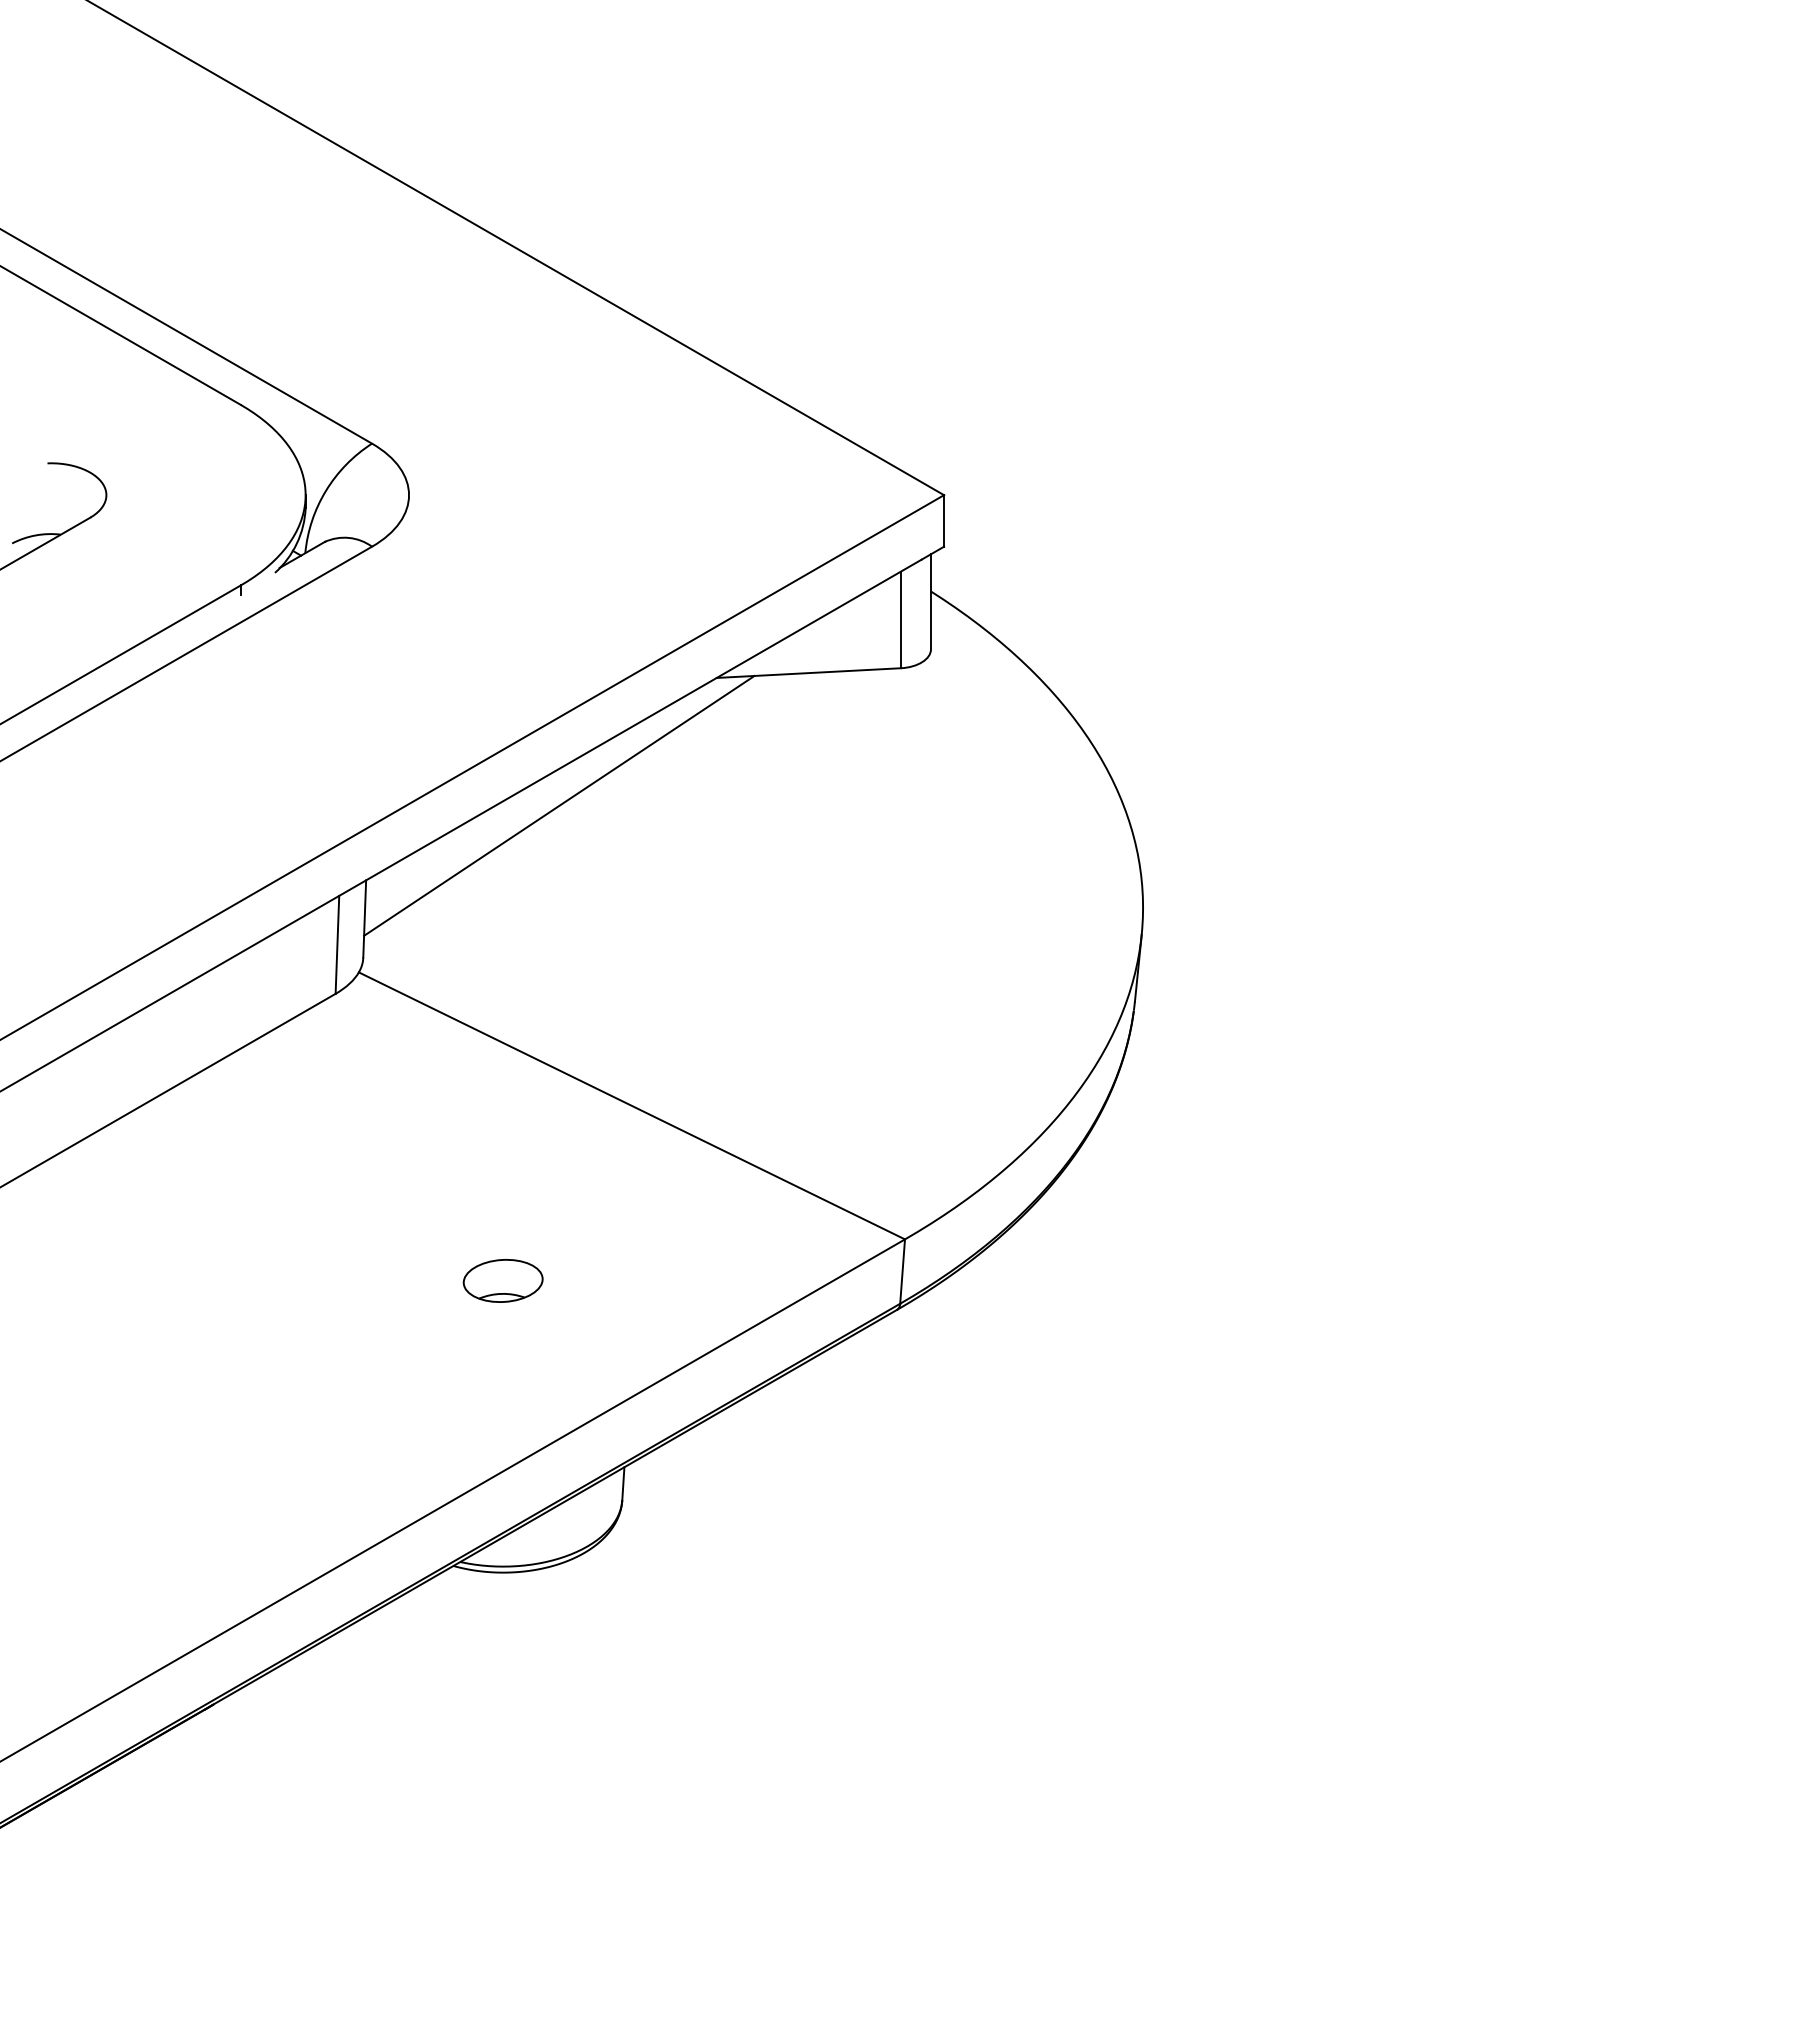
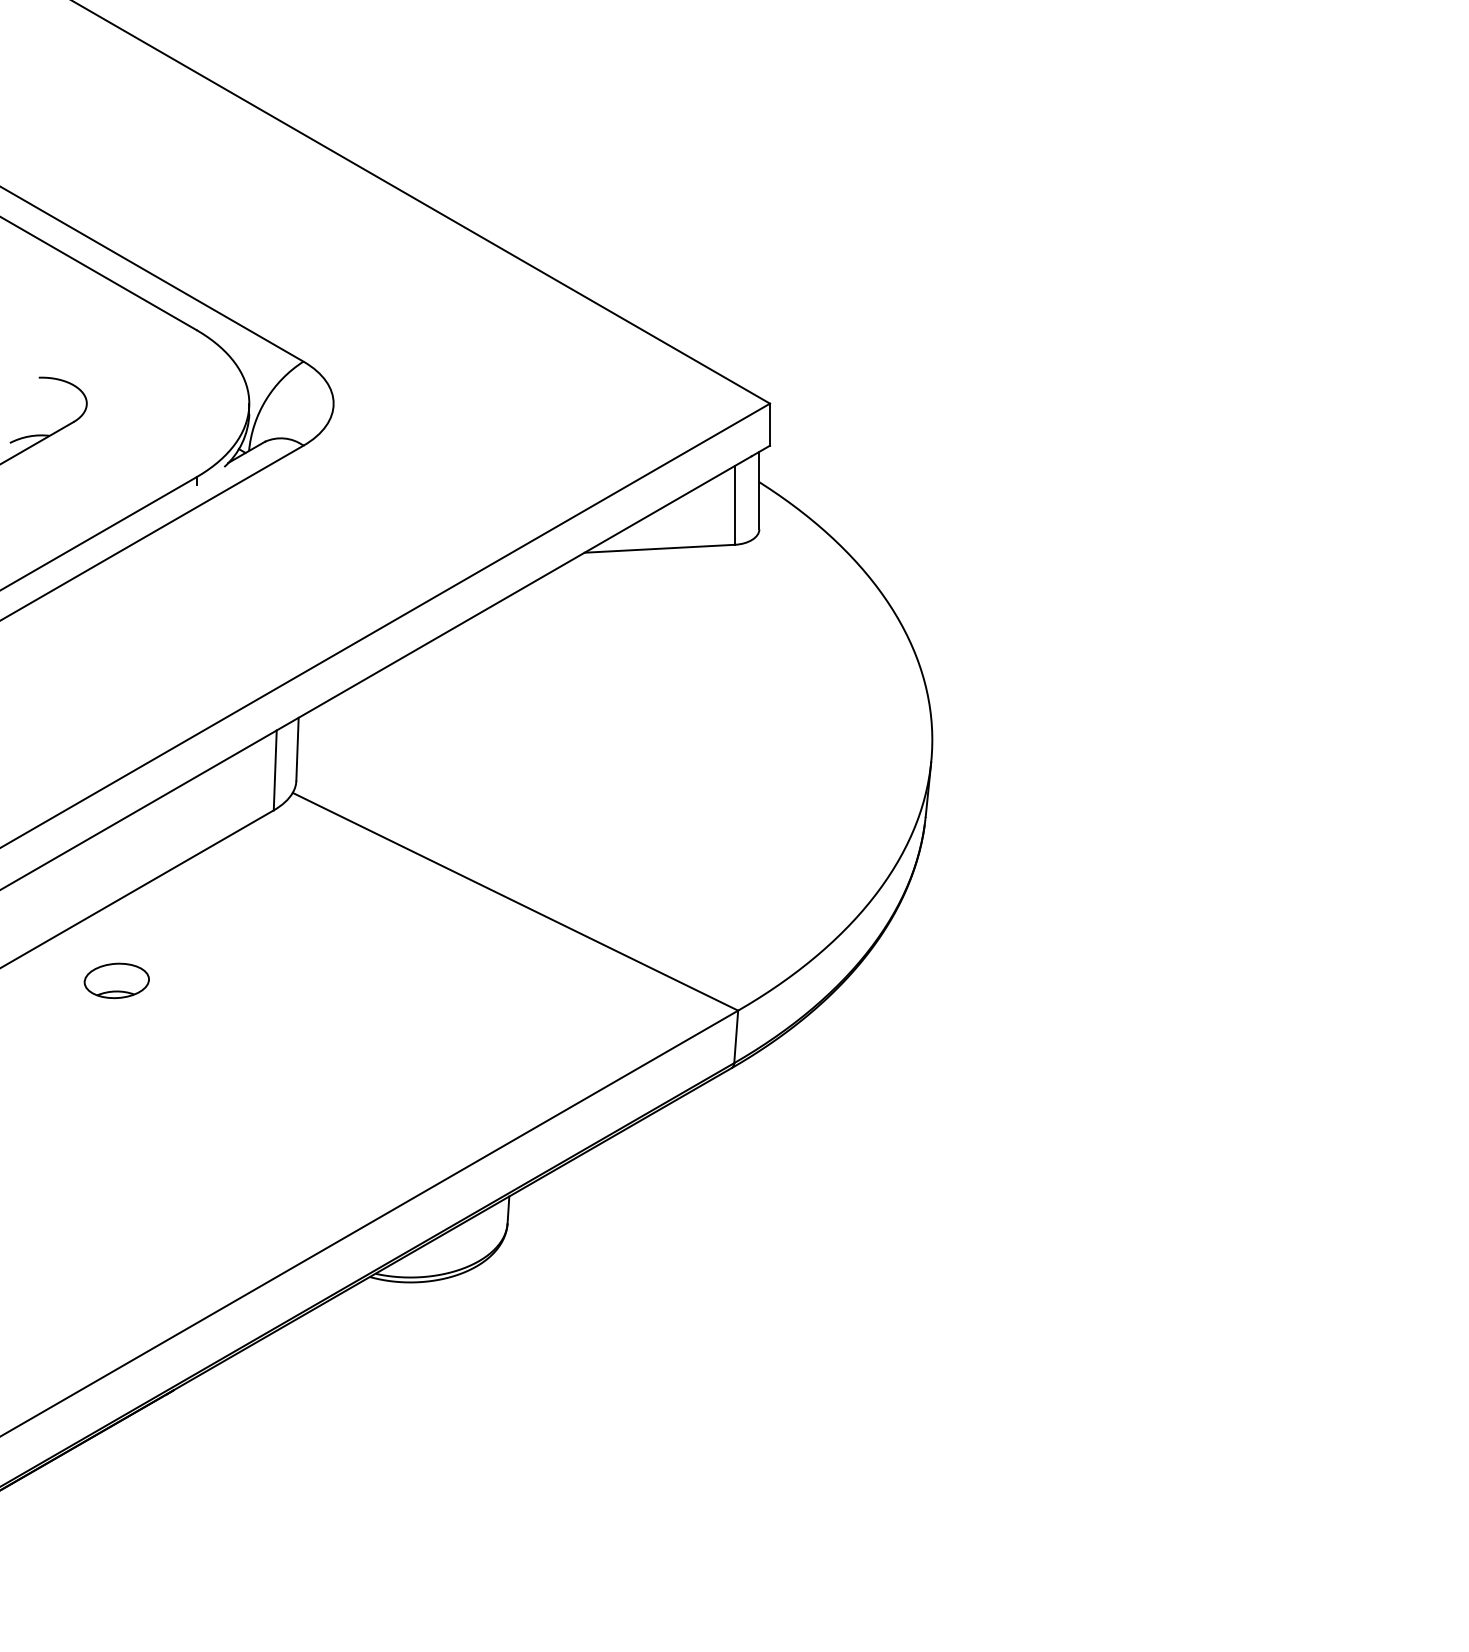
line: (559, 805) -> (456, 656), removed
part: (502, 1280) -> (116, 980), moved

